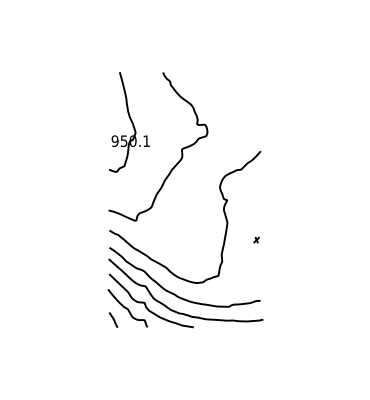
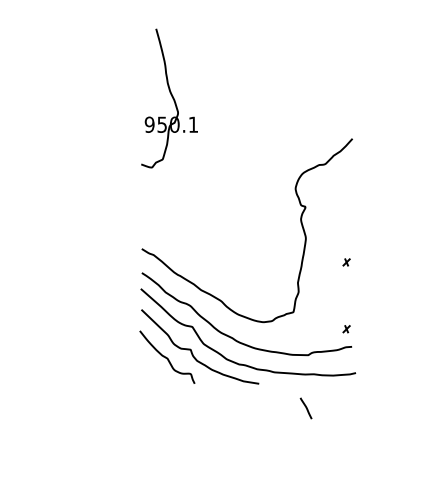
curve: (181, 148) -> (242, 134), removed
part: (256, 287) -> (346, 328), added
line: (113, 319) -> (306, 407), moved

